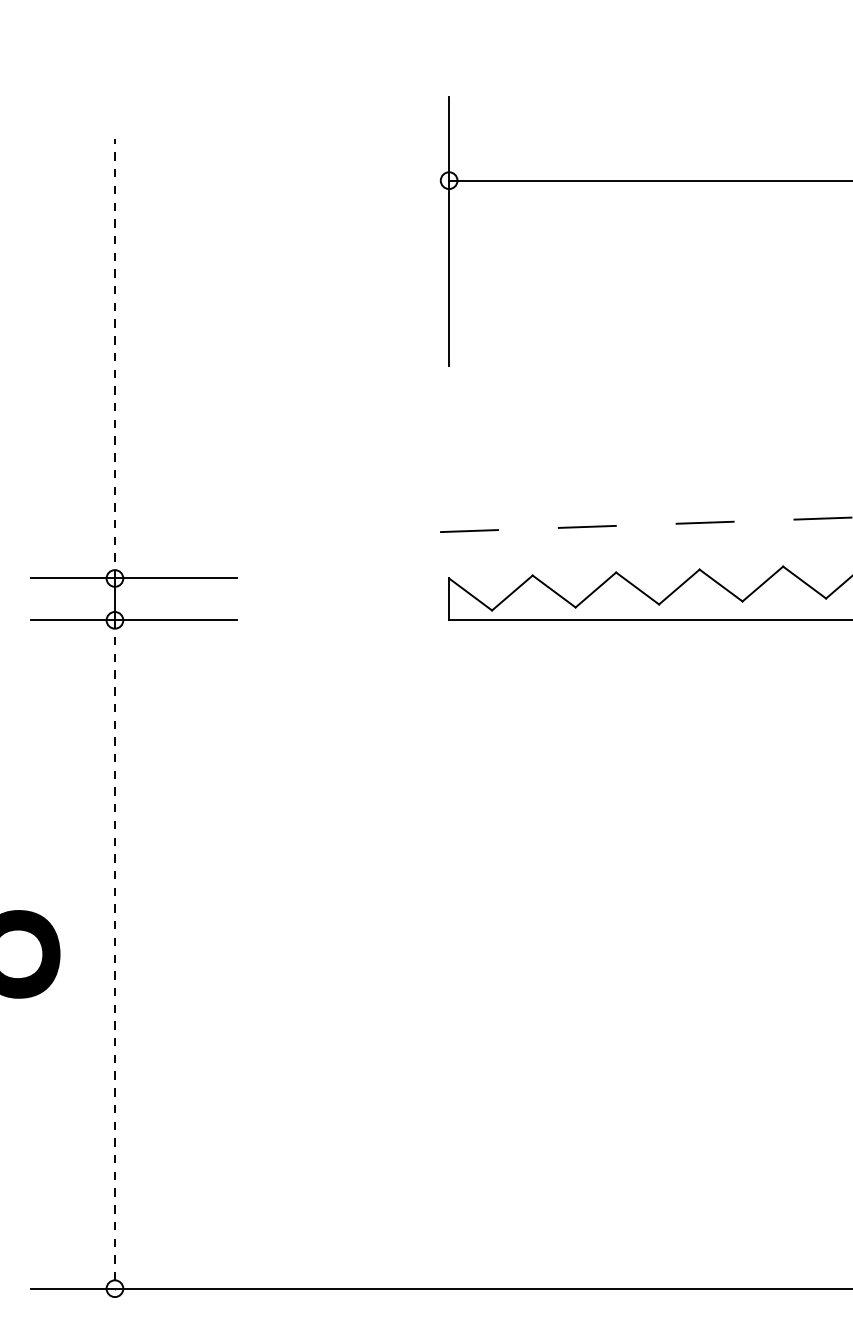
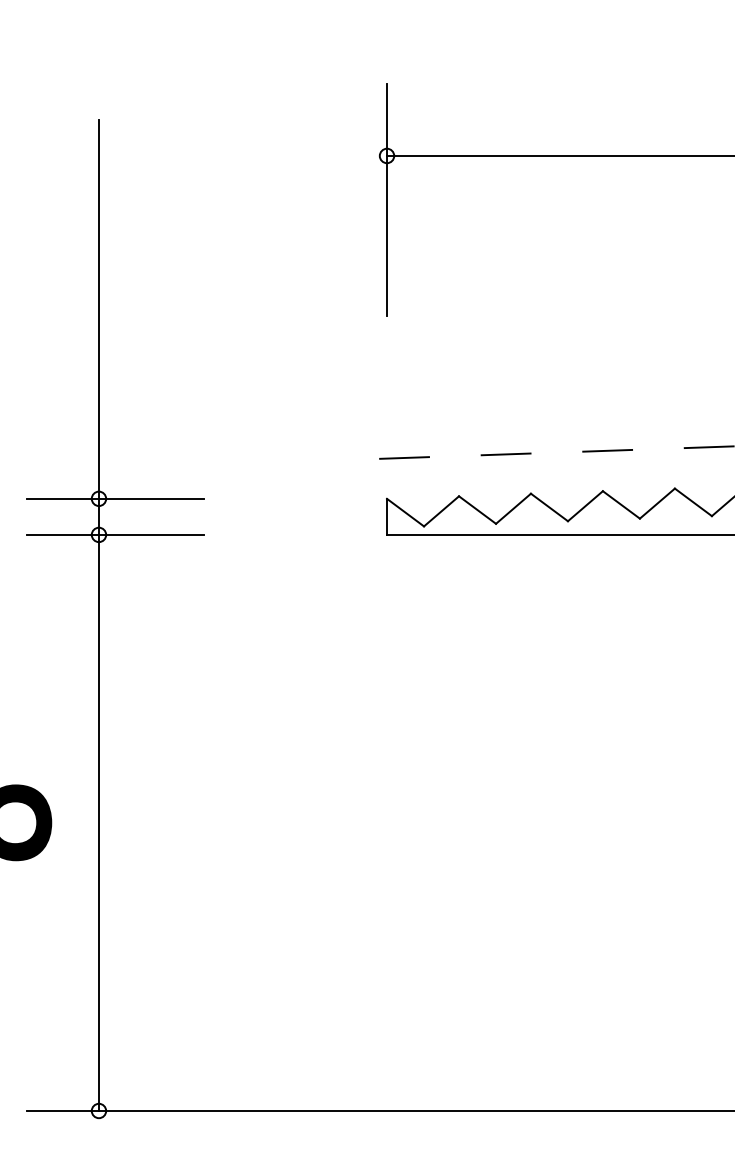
line: (114, 358) -> (98, 309), dashed -> solid
line: (114, 955) -> (98, 823), dashed -> solid

